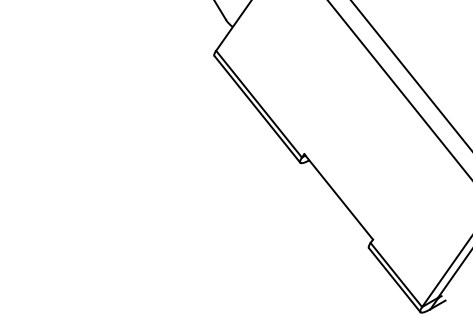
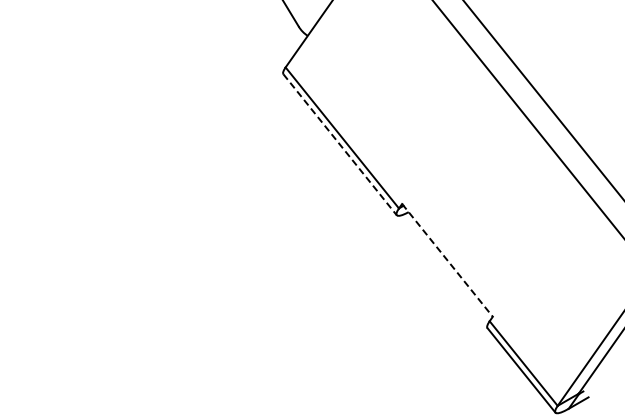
line: (257, 109) -> (340, 145), solid -> dashed
line: (338, 196) -> (447, 260), solid -> dashed

